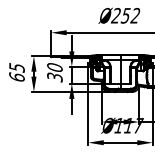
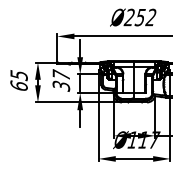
text: (54, 66) -> (60, 74), 30 -> 37

